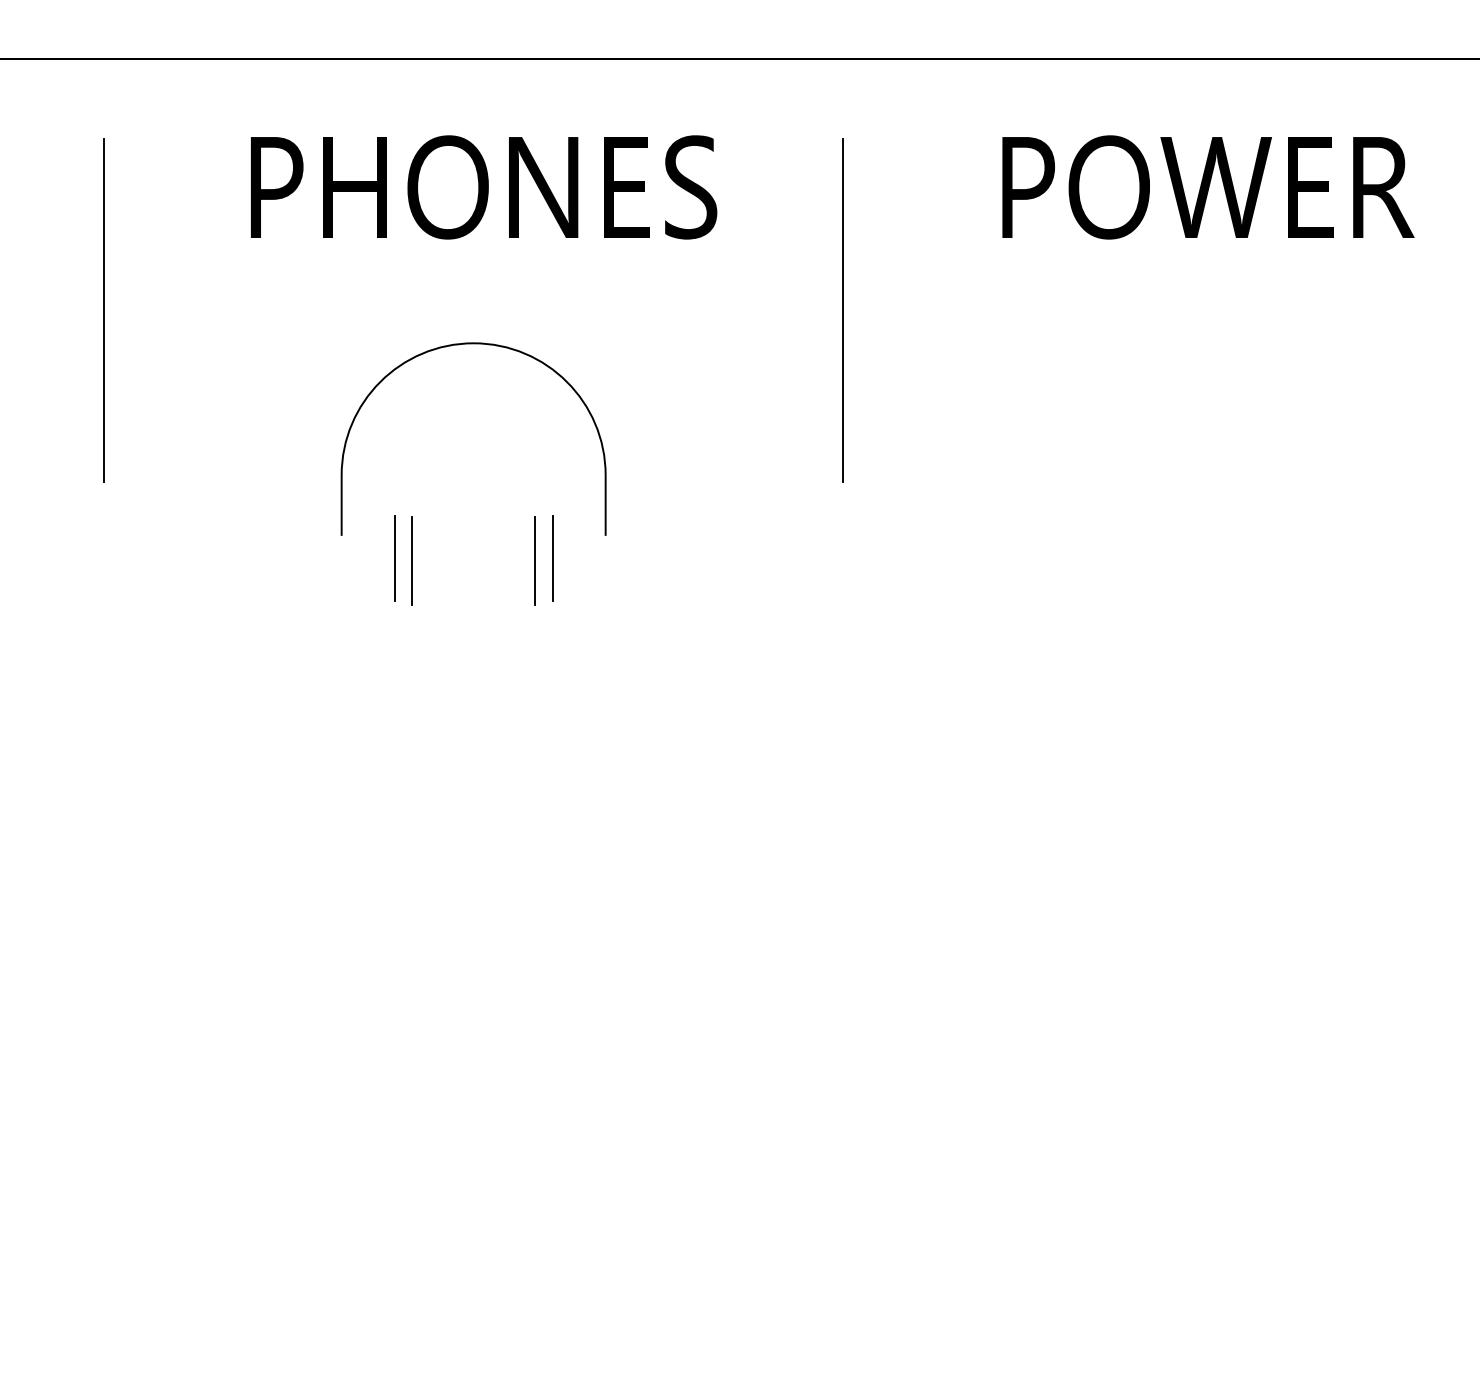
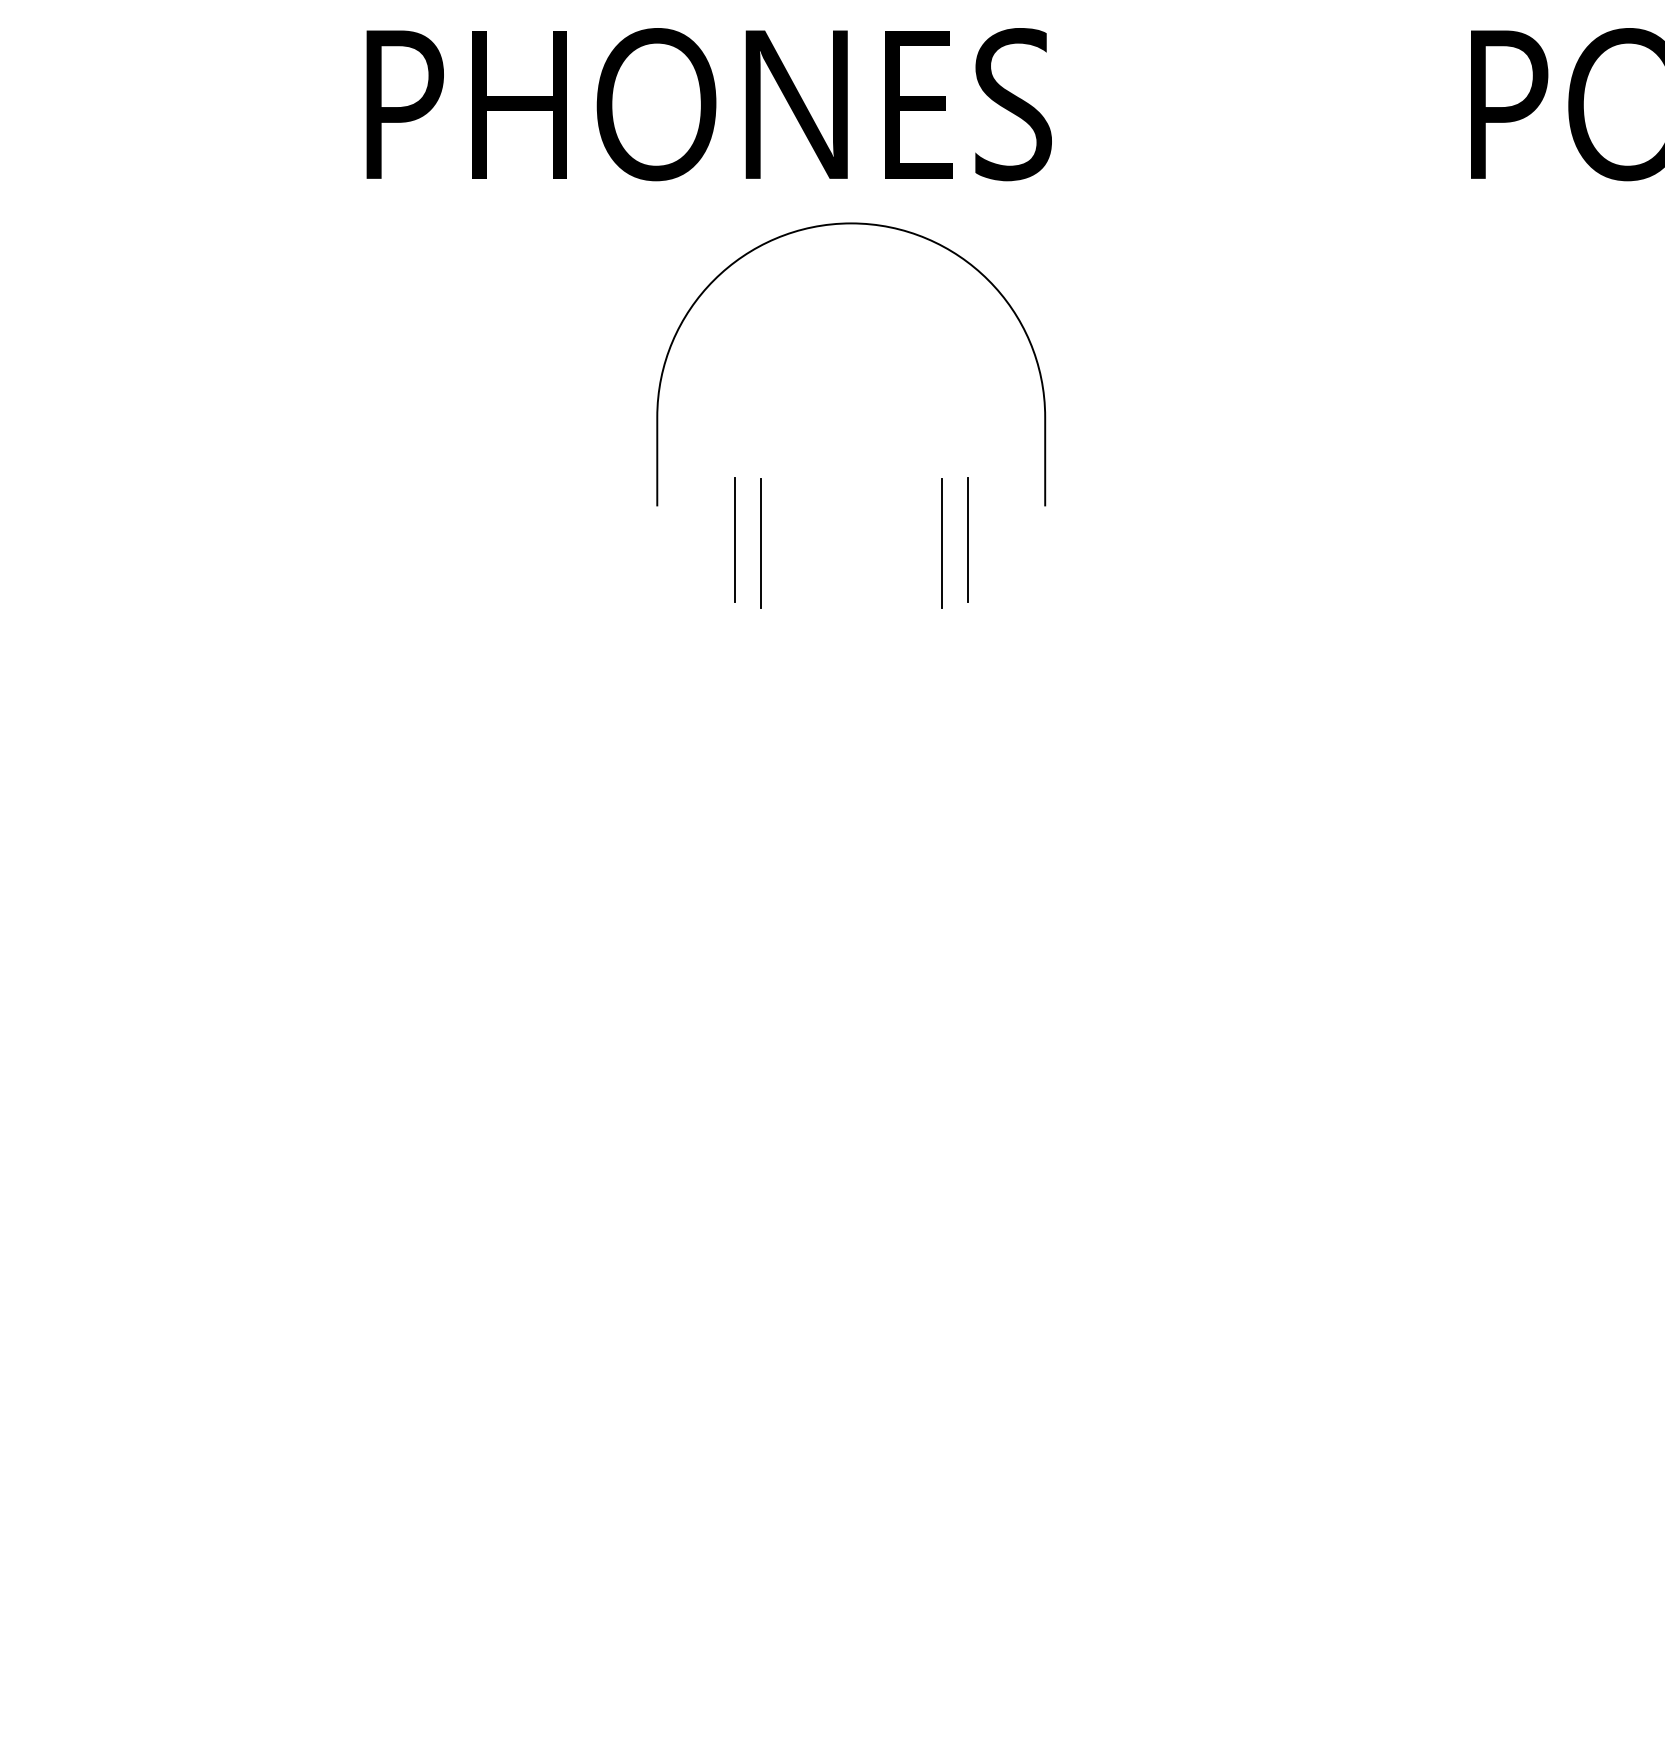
line: (103, 309) -> (150, 283), removed
line: (843, 309) -> (1237, 283), removed
part: (412, 516) -> (761, 477), moved

